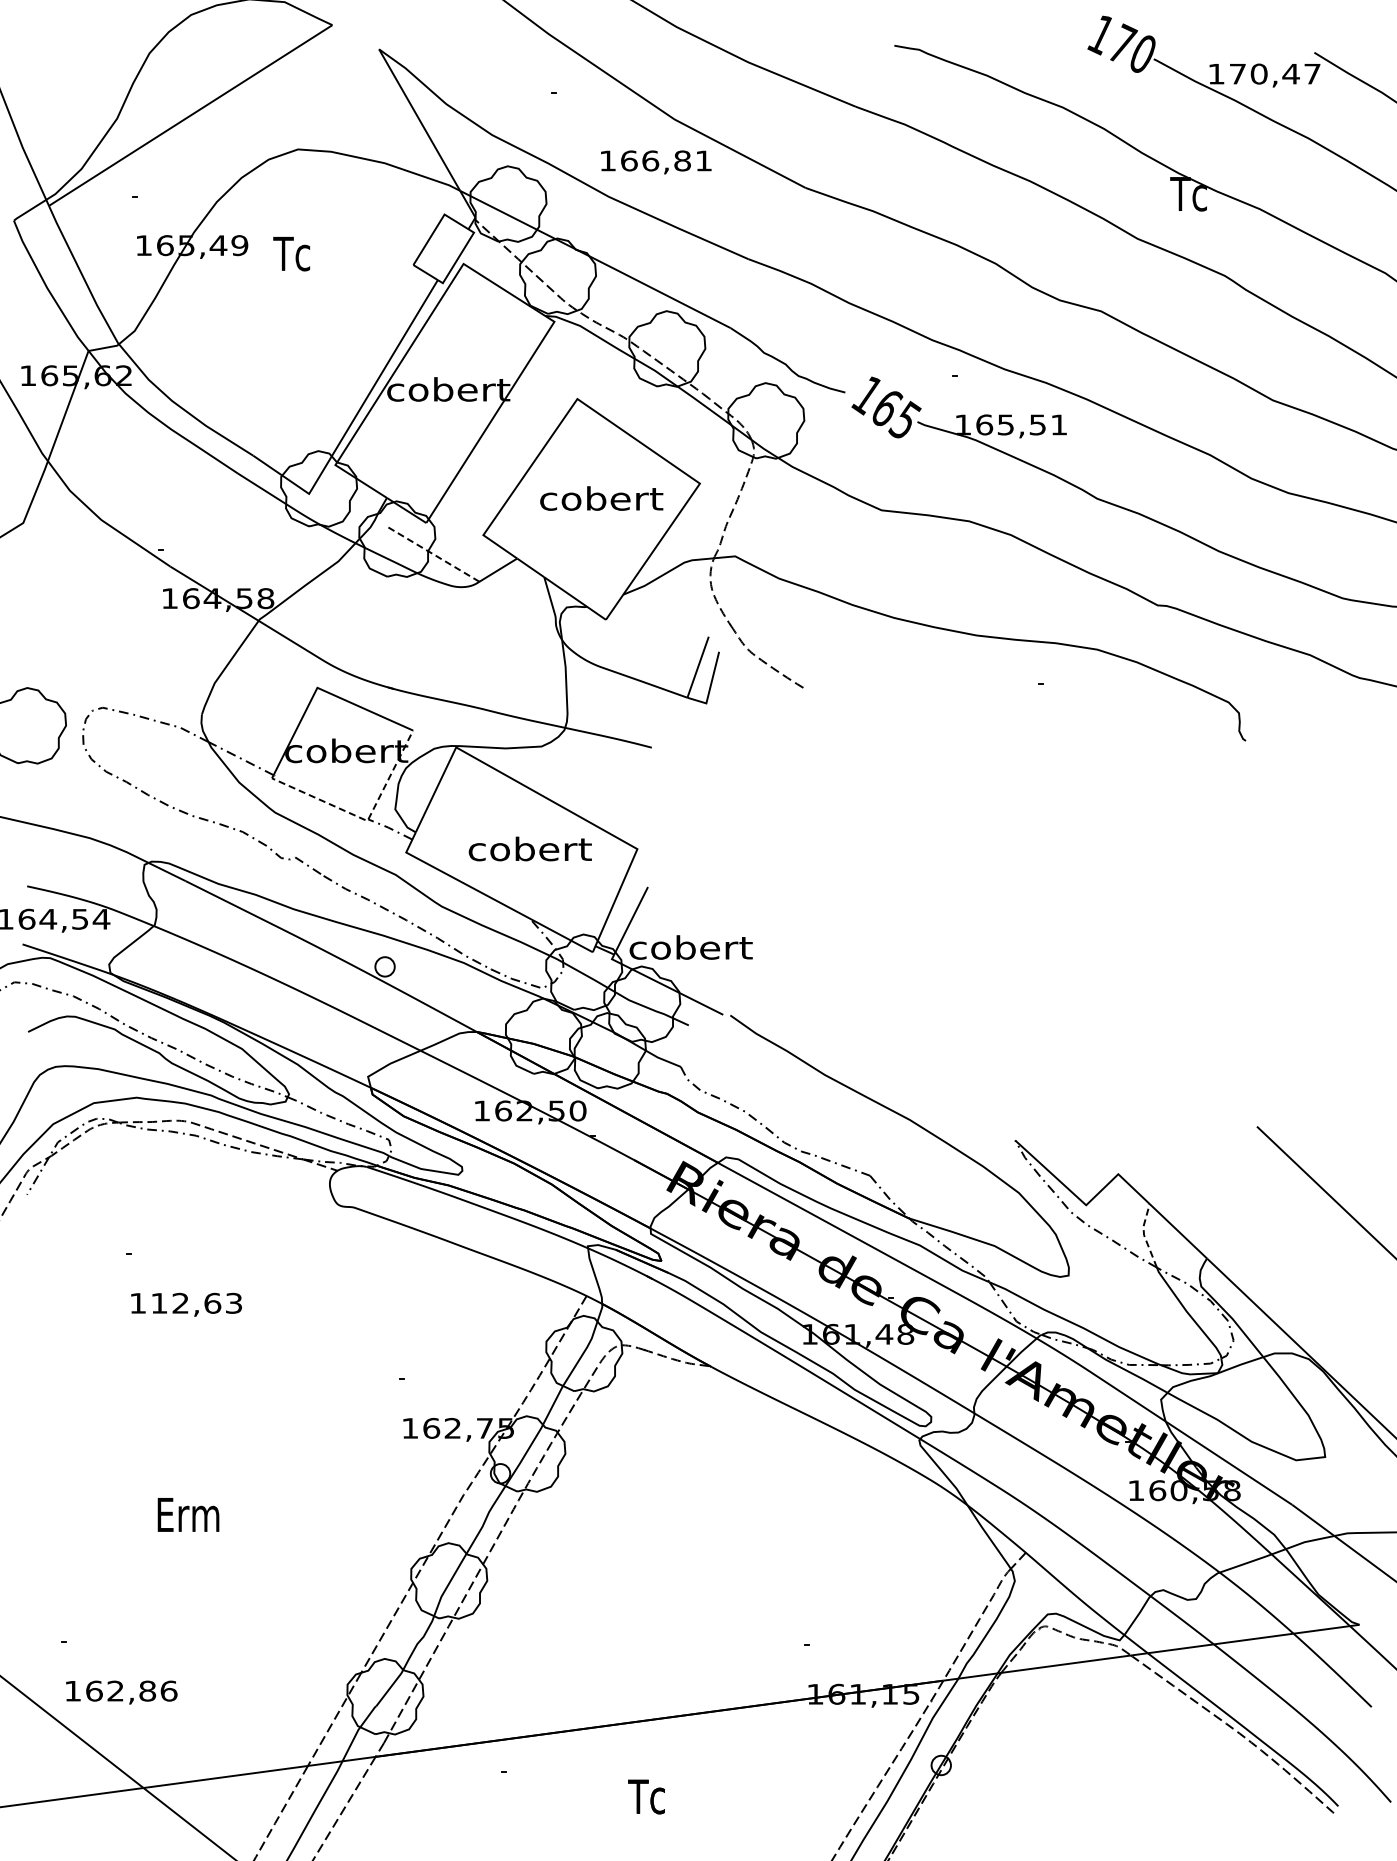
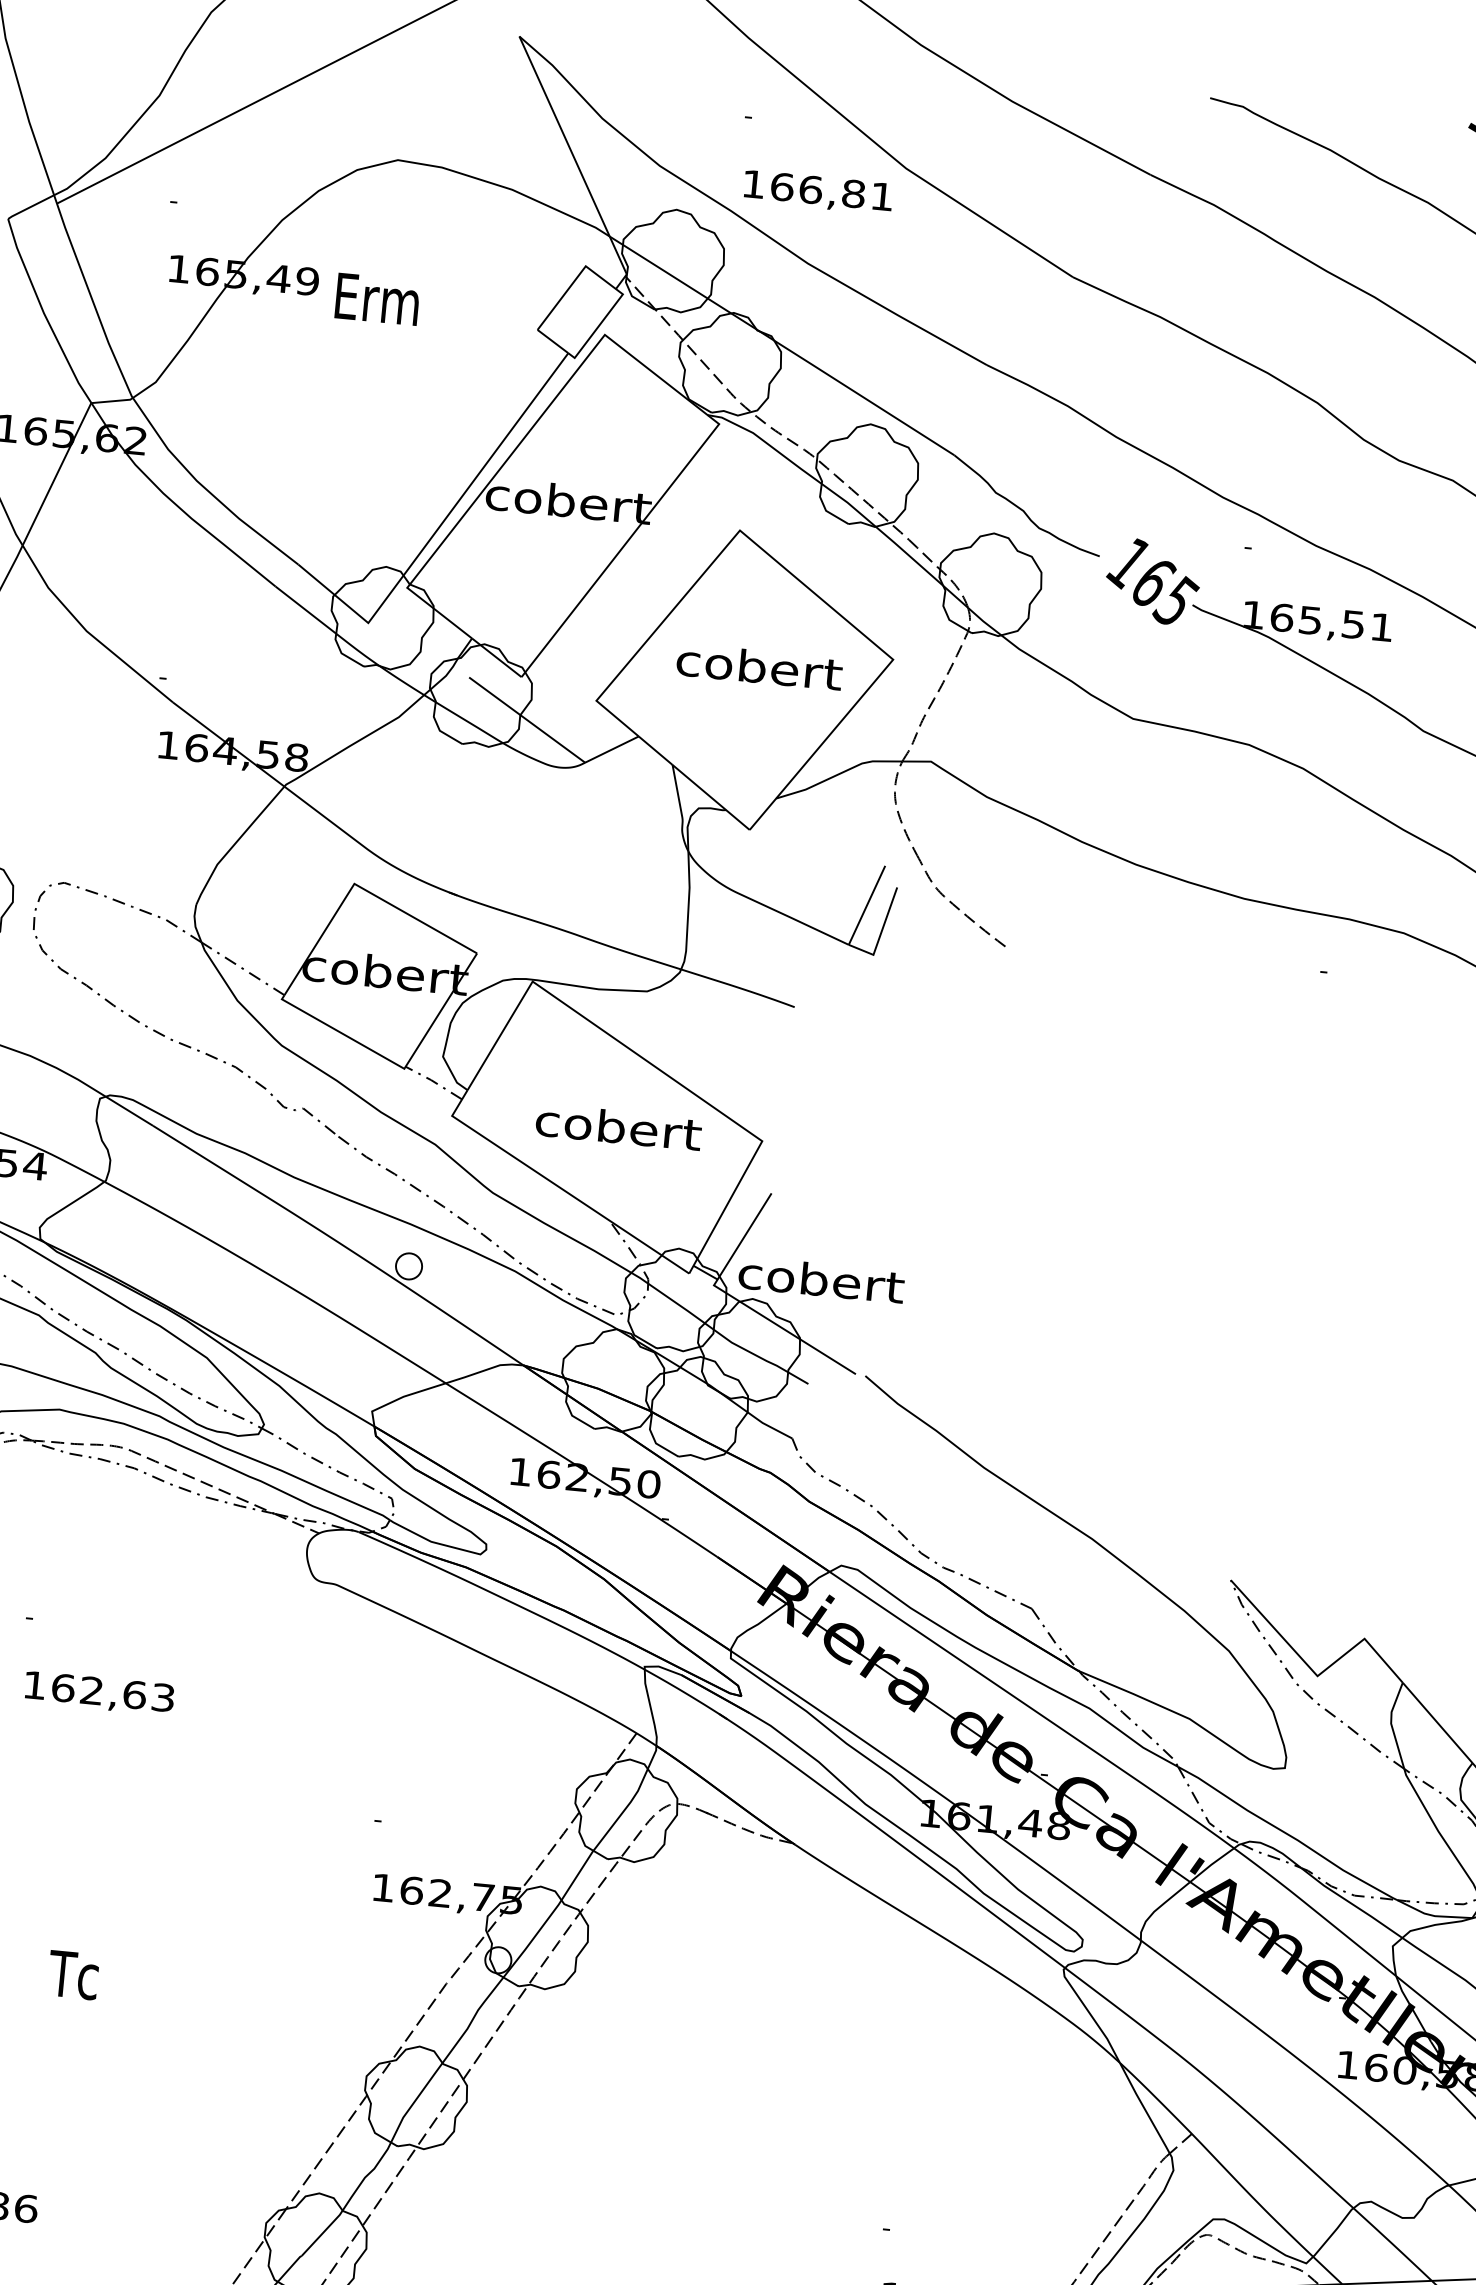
text: (656, 162) -> (818, 192), moved
text: (292, 253) -> (377, 298), Tc -> Erm
line: (433, 554) -> (527, 720), dashed -> solid
line: (364, 819) -> (400, 1066), dashed -> solid
line: (1144, 1235) -> (1391, 1724), dashed -> solid
text: (159, 1302) -> (63, 1686), 112,63 -> 162,63
text: (188, 1515) -> (74, 1975), Erm -> Tc

